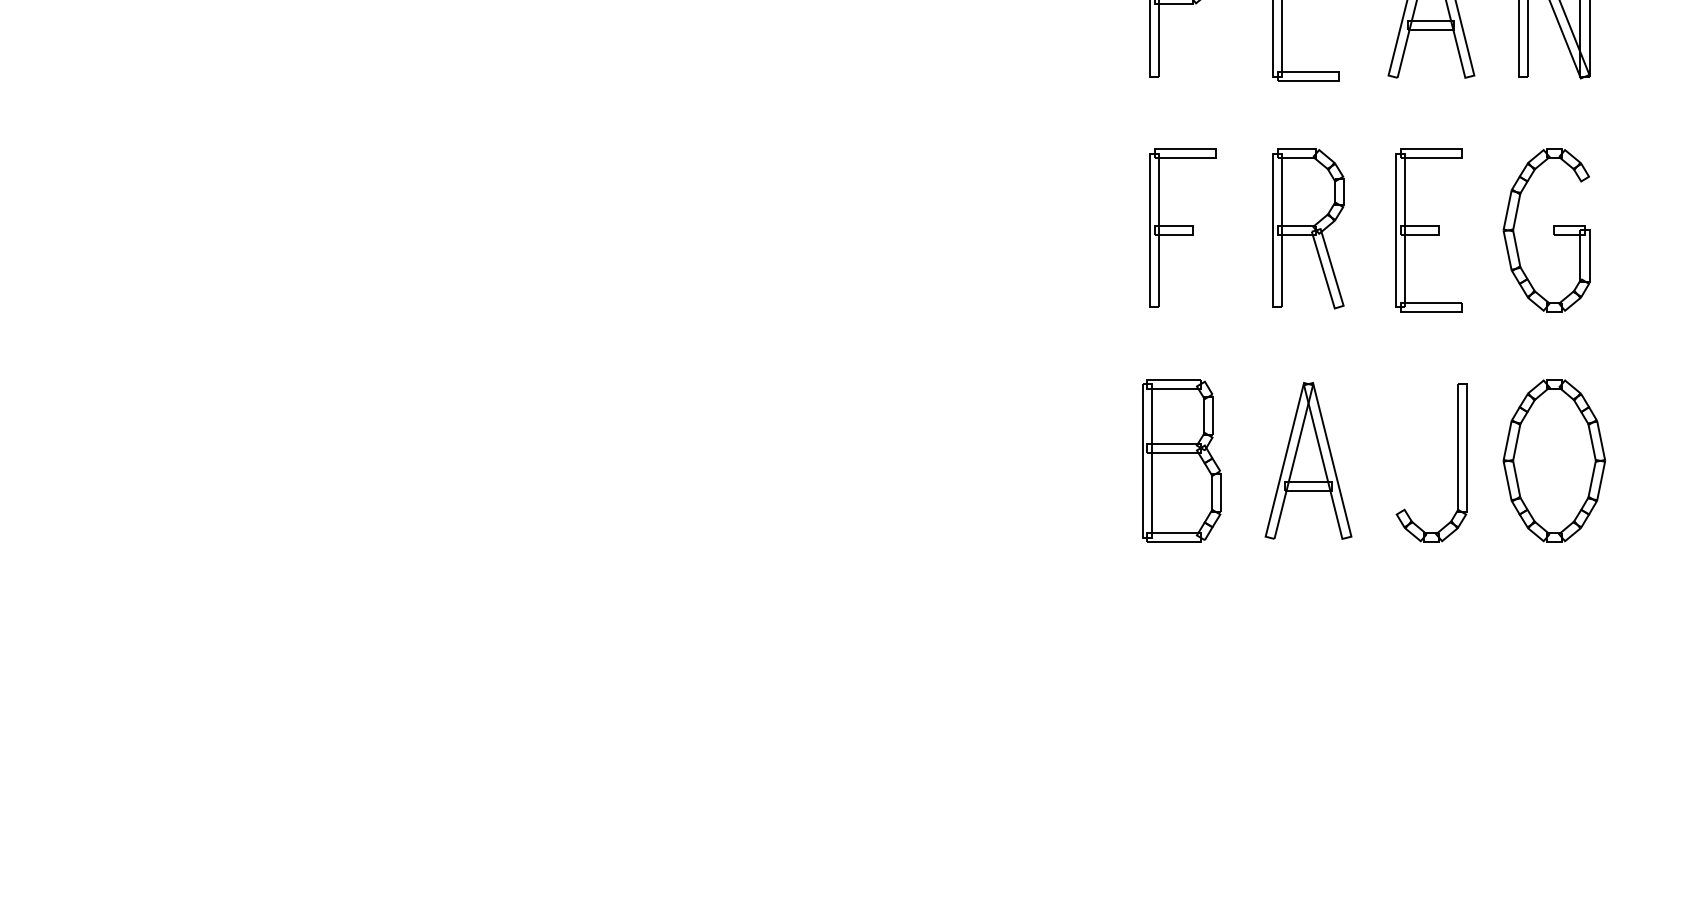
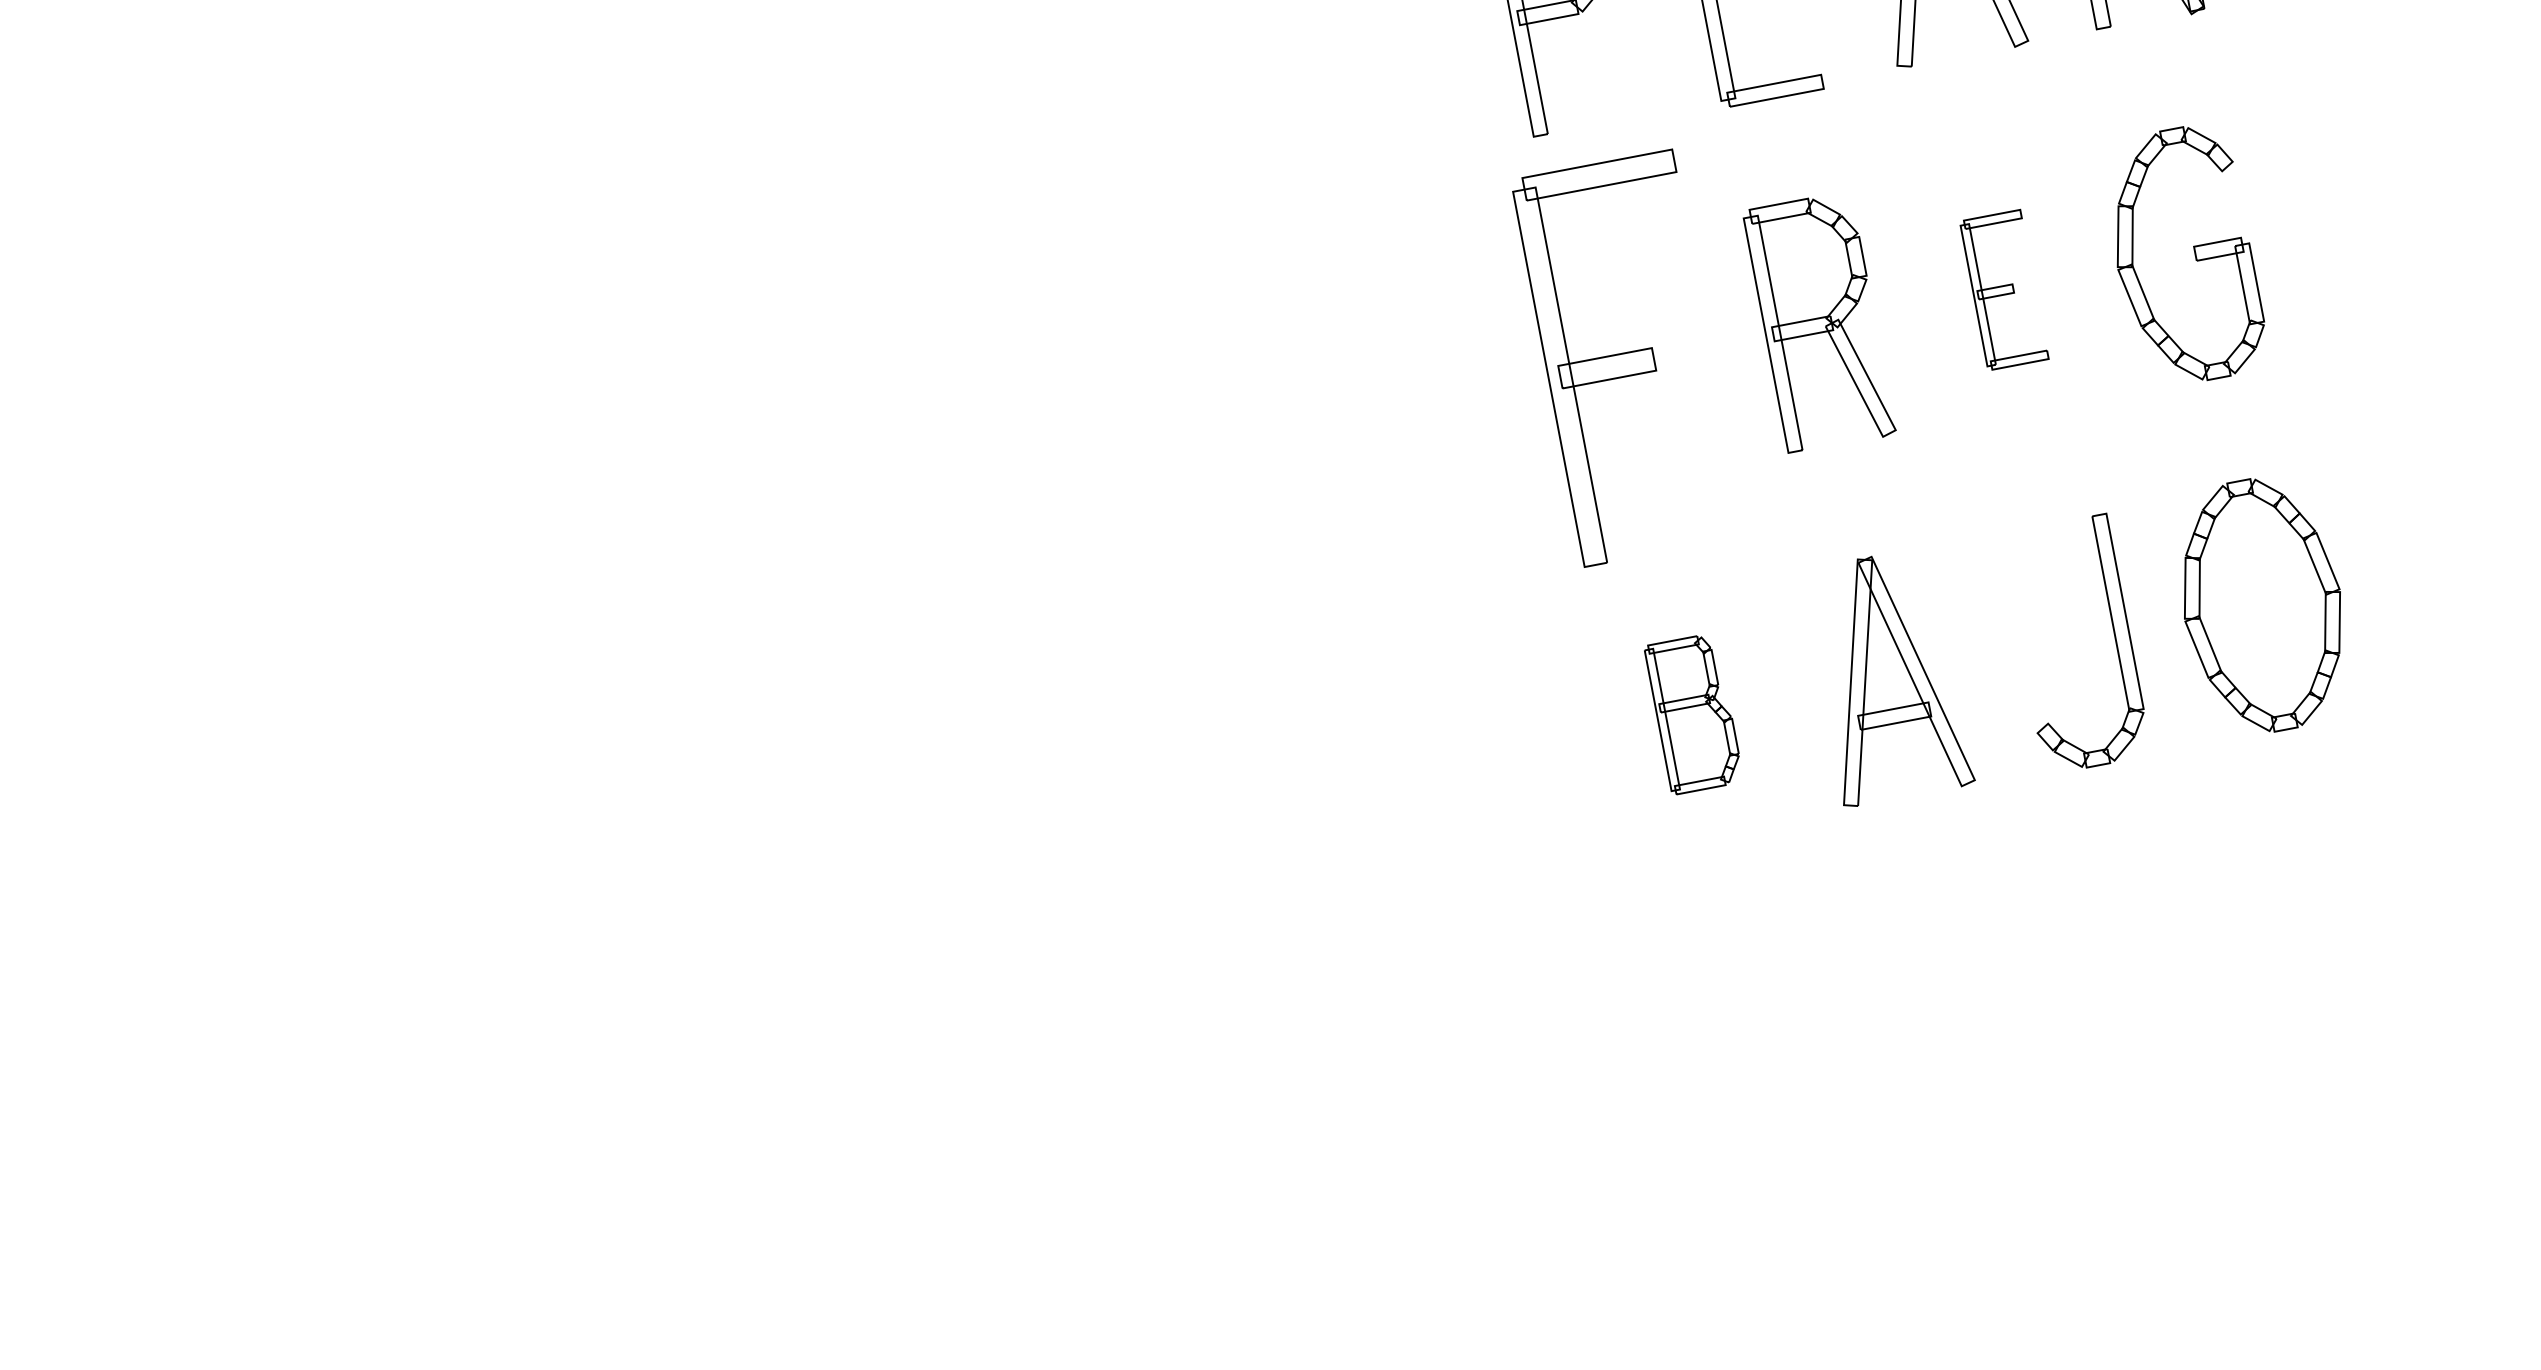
part: (1182, 227) -> (1627, 357), size x1.6
part: (1428, 230) -> (2003, 290), size x0.6
part: (1181, 460) -> (1693, 713), size x0.6

